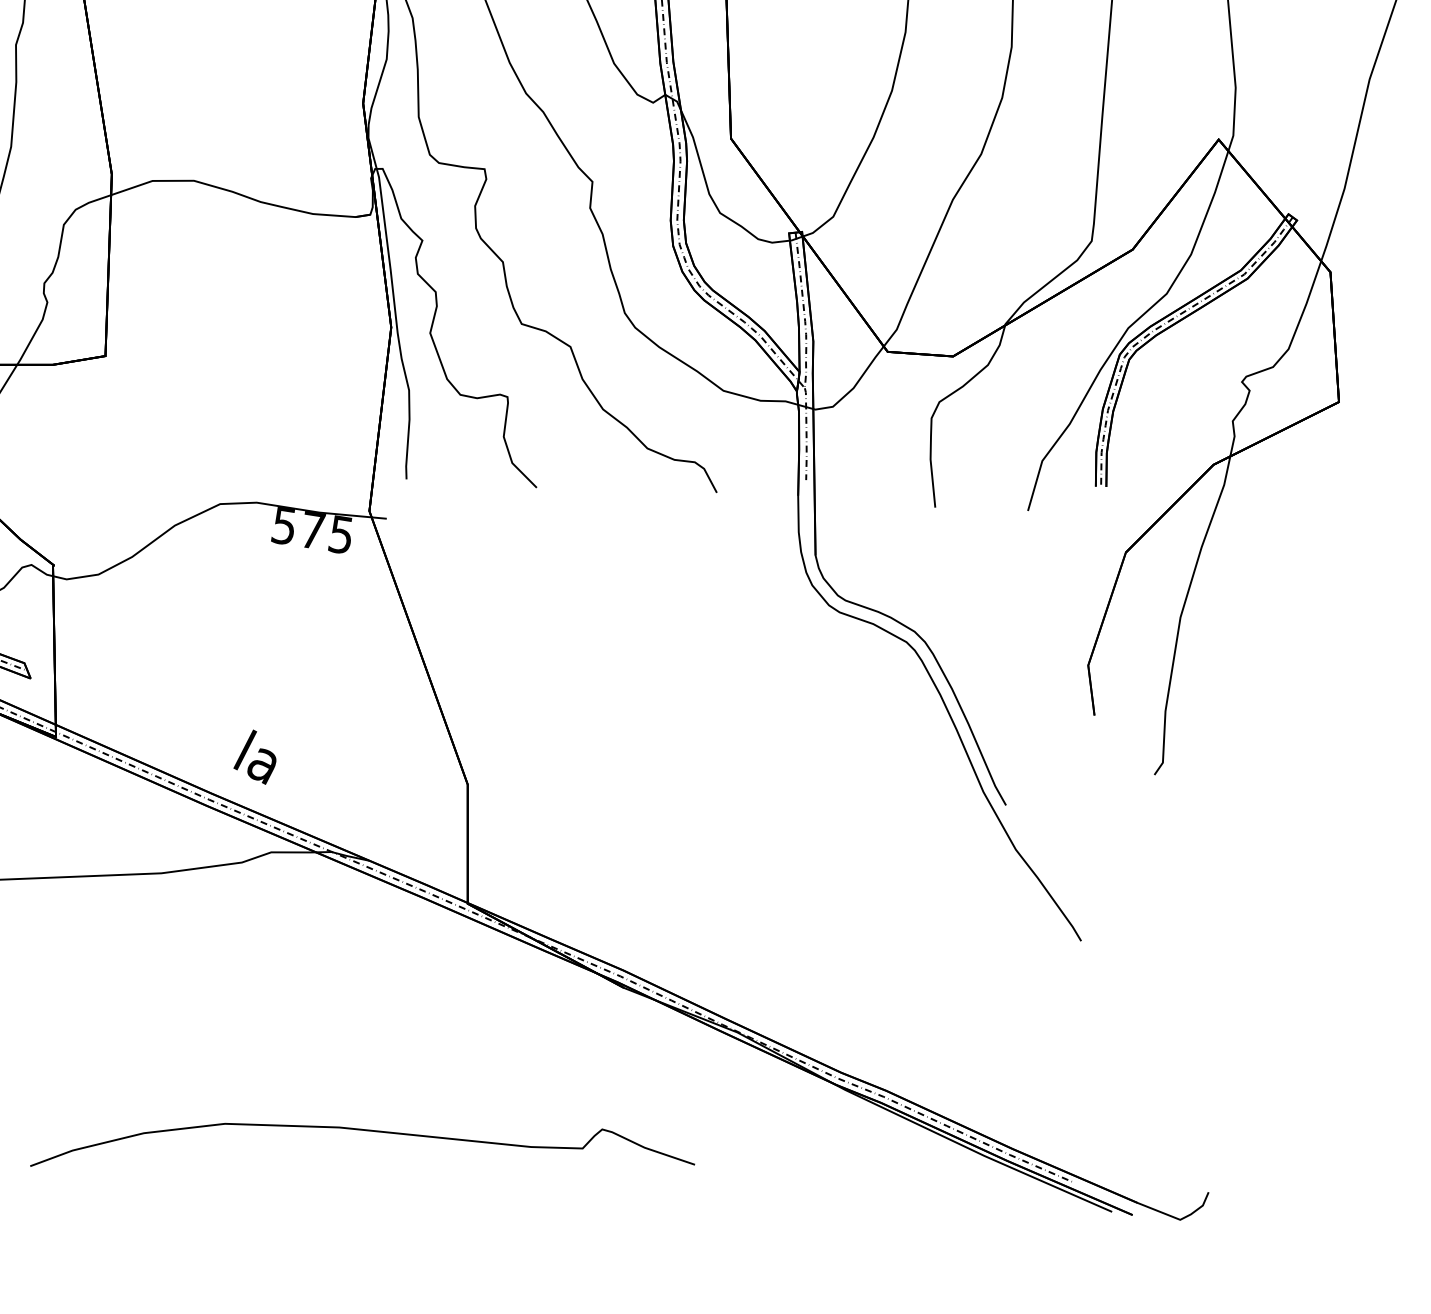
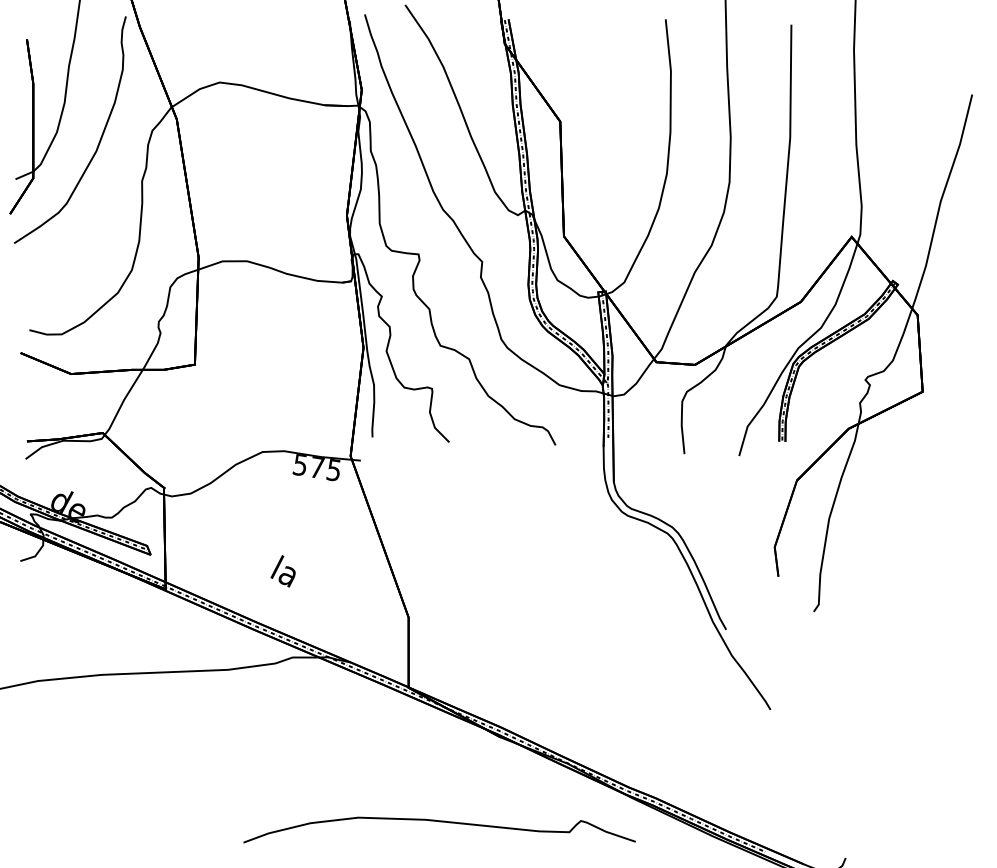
text: (253, 757) -> (282, 571), moved
curve: (362, 1132) -> (439, 822), moved

